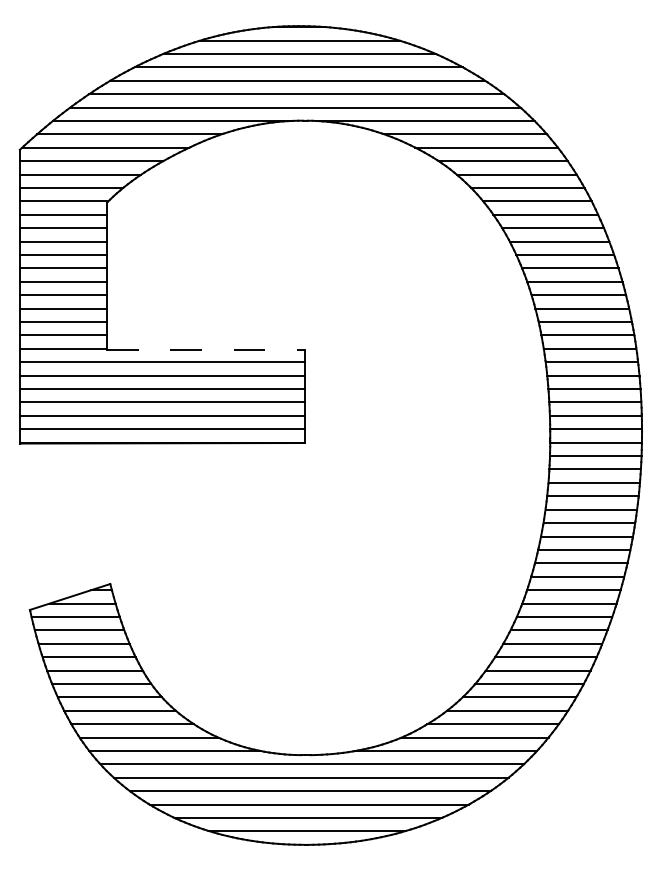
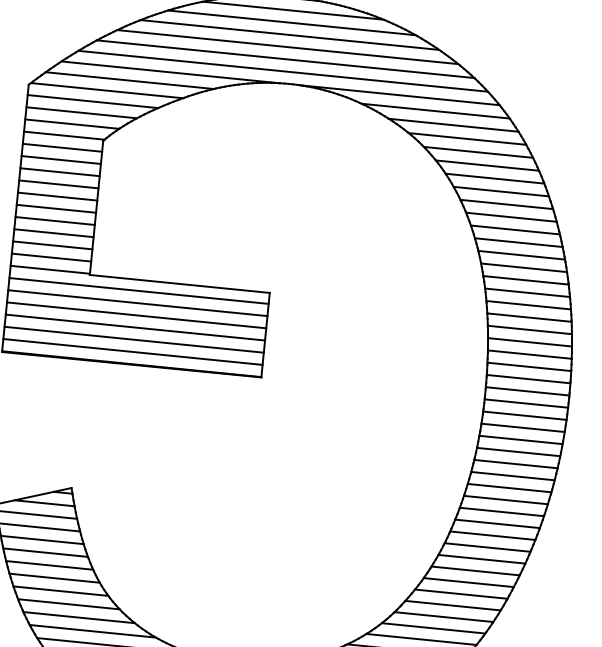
line: (205, 350) -> (179, 284), dashed -> solid

